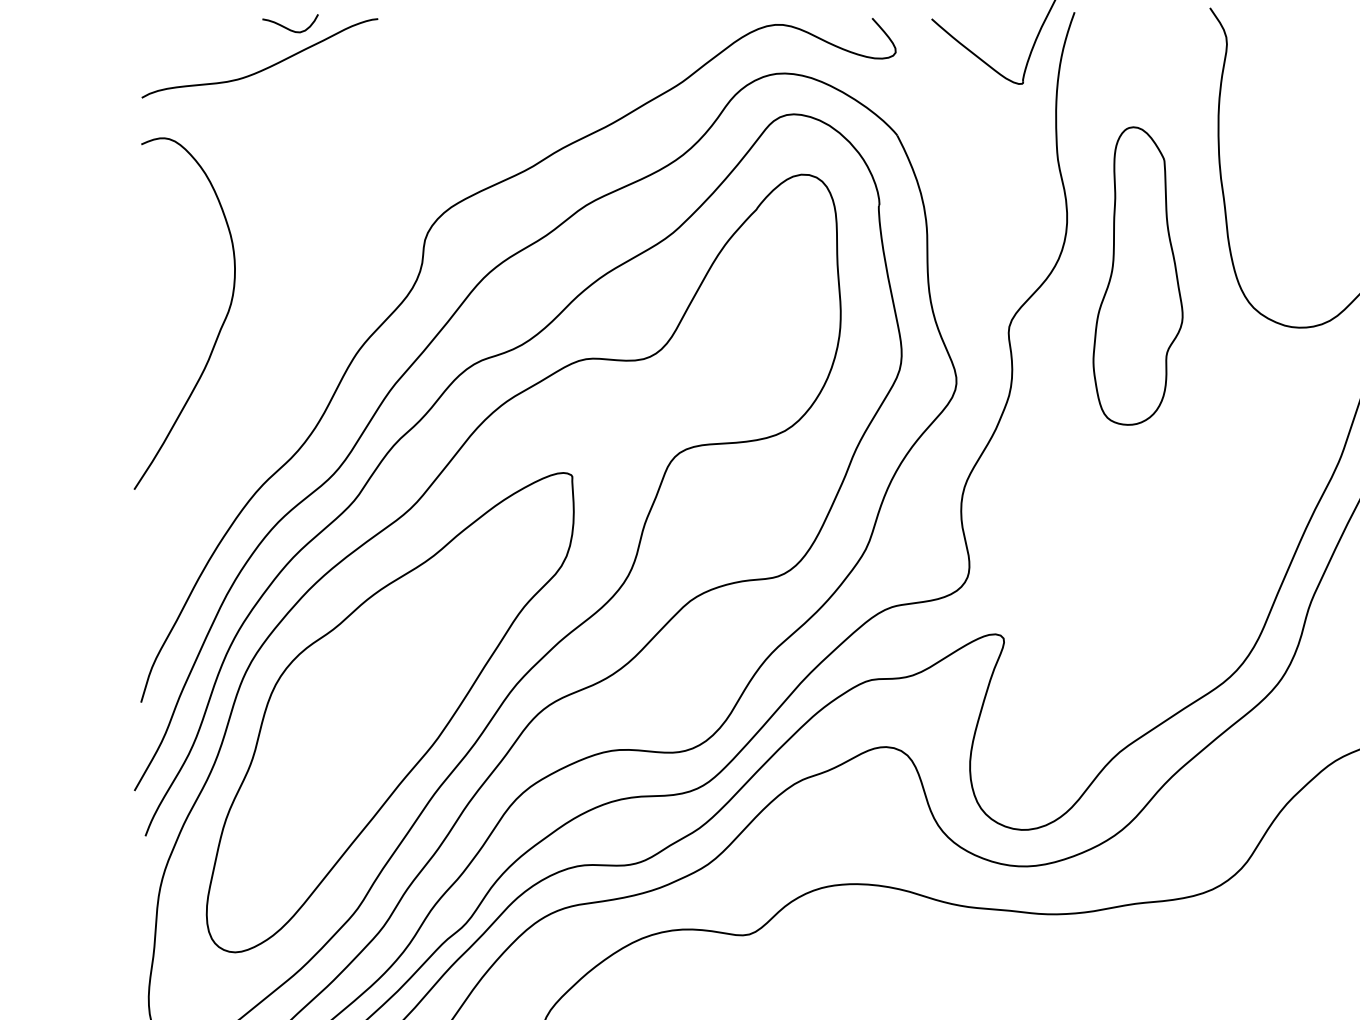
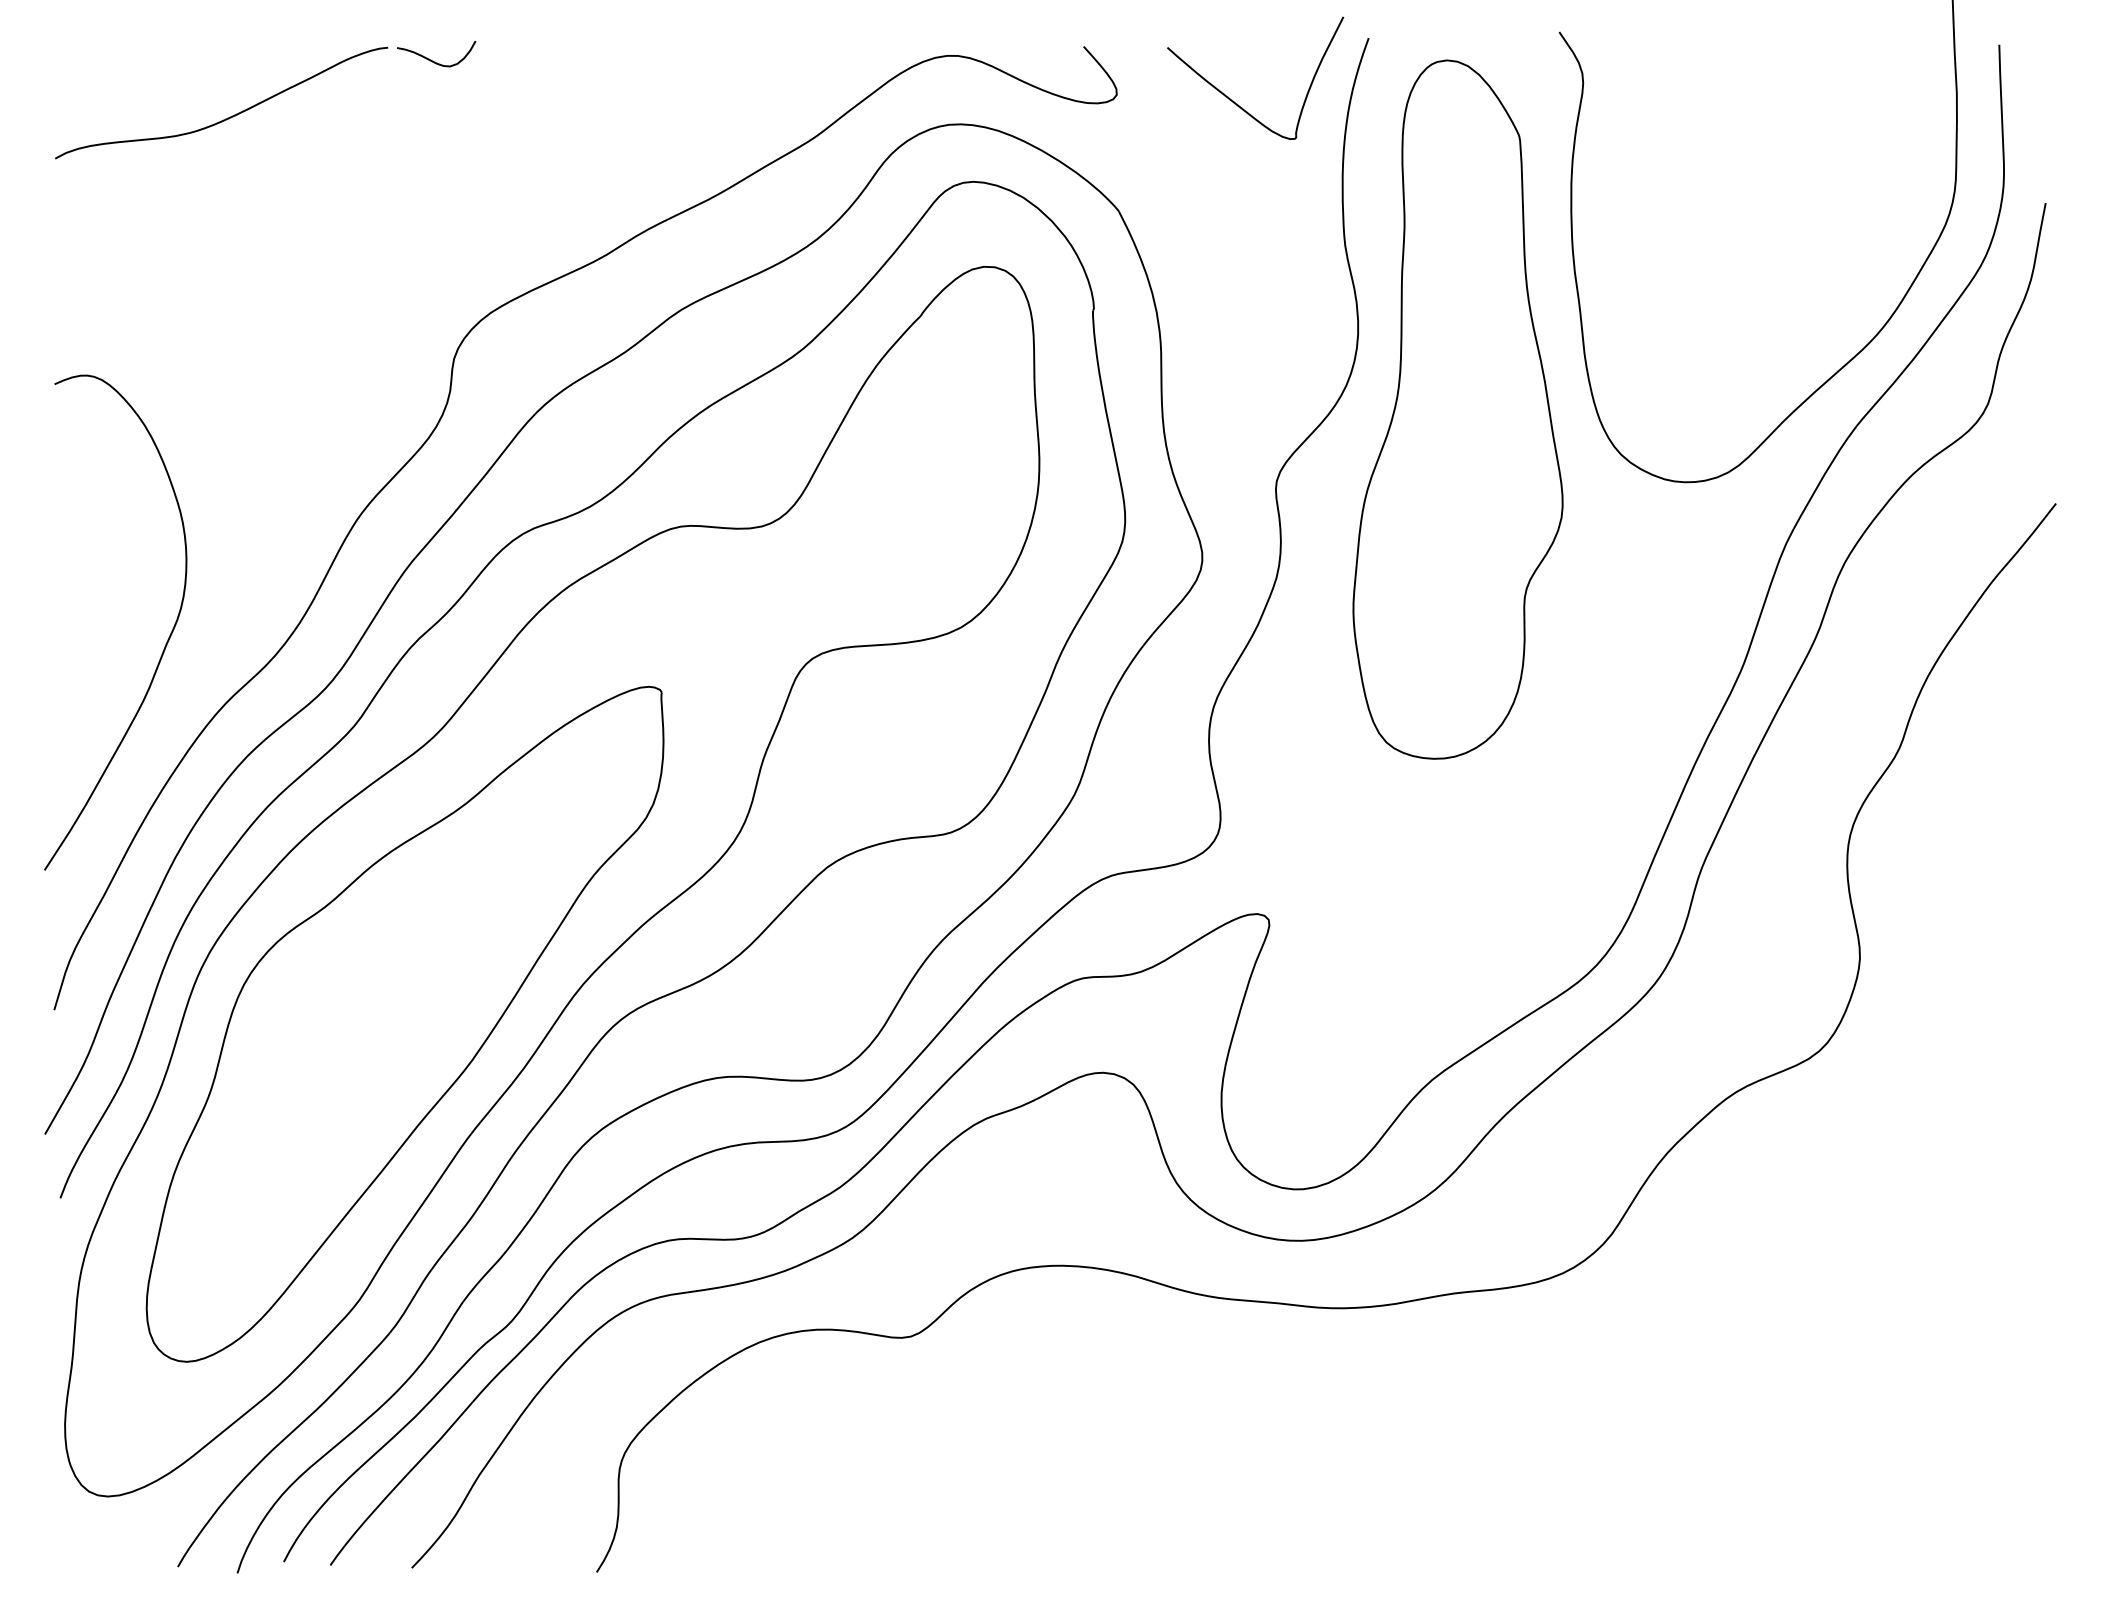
curve: (288, 28) -> (433, 60), moved
part: (1137, 276) -> (1457, 409), size x1.67
curve: (220, 327) -> (166, 641), moved

